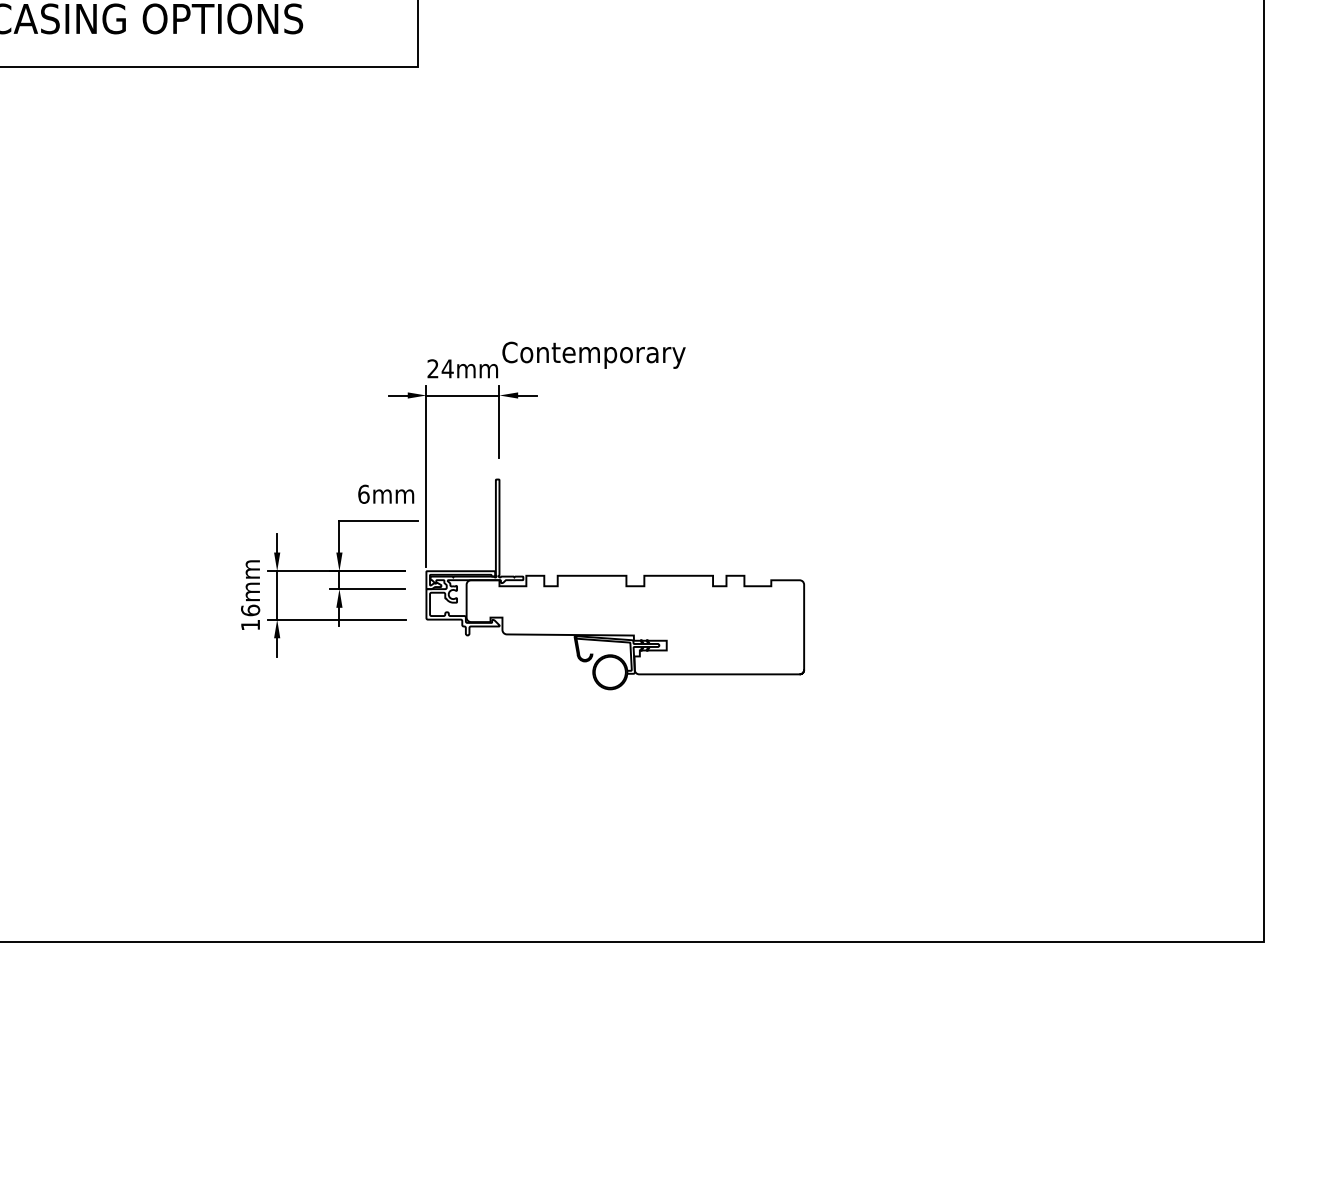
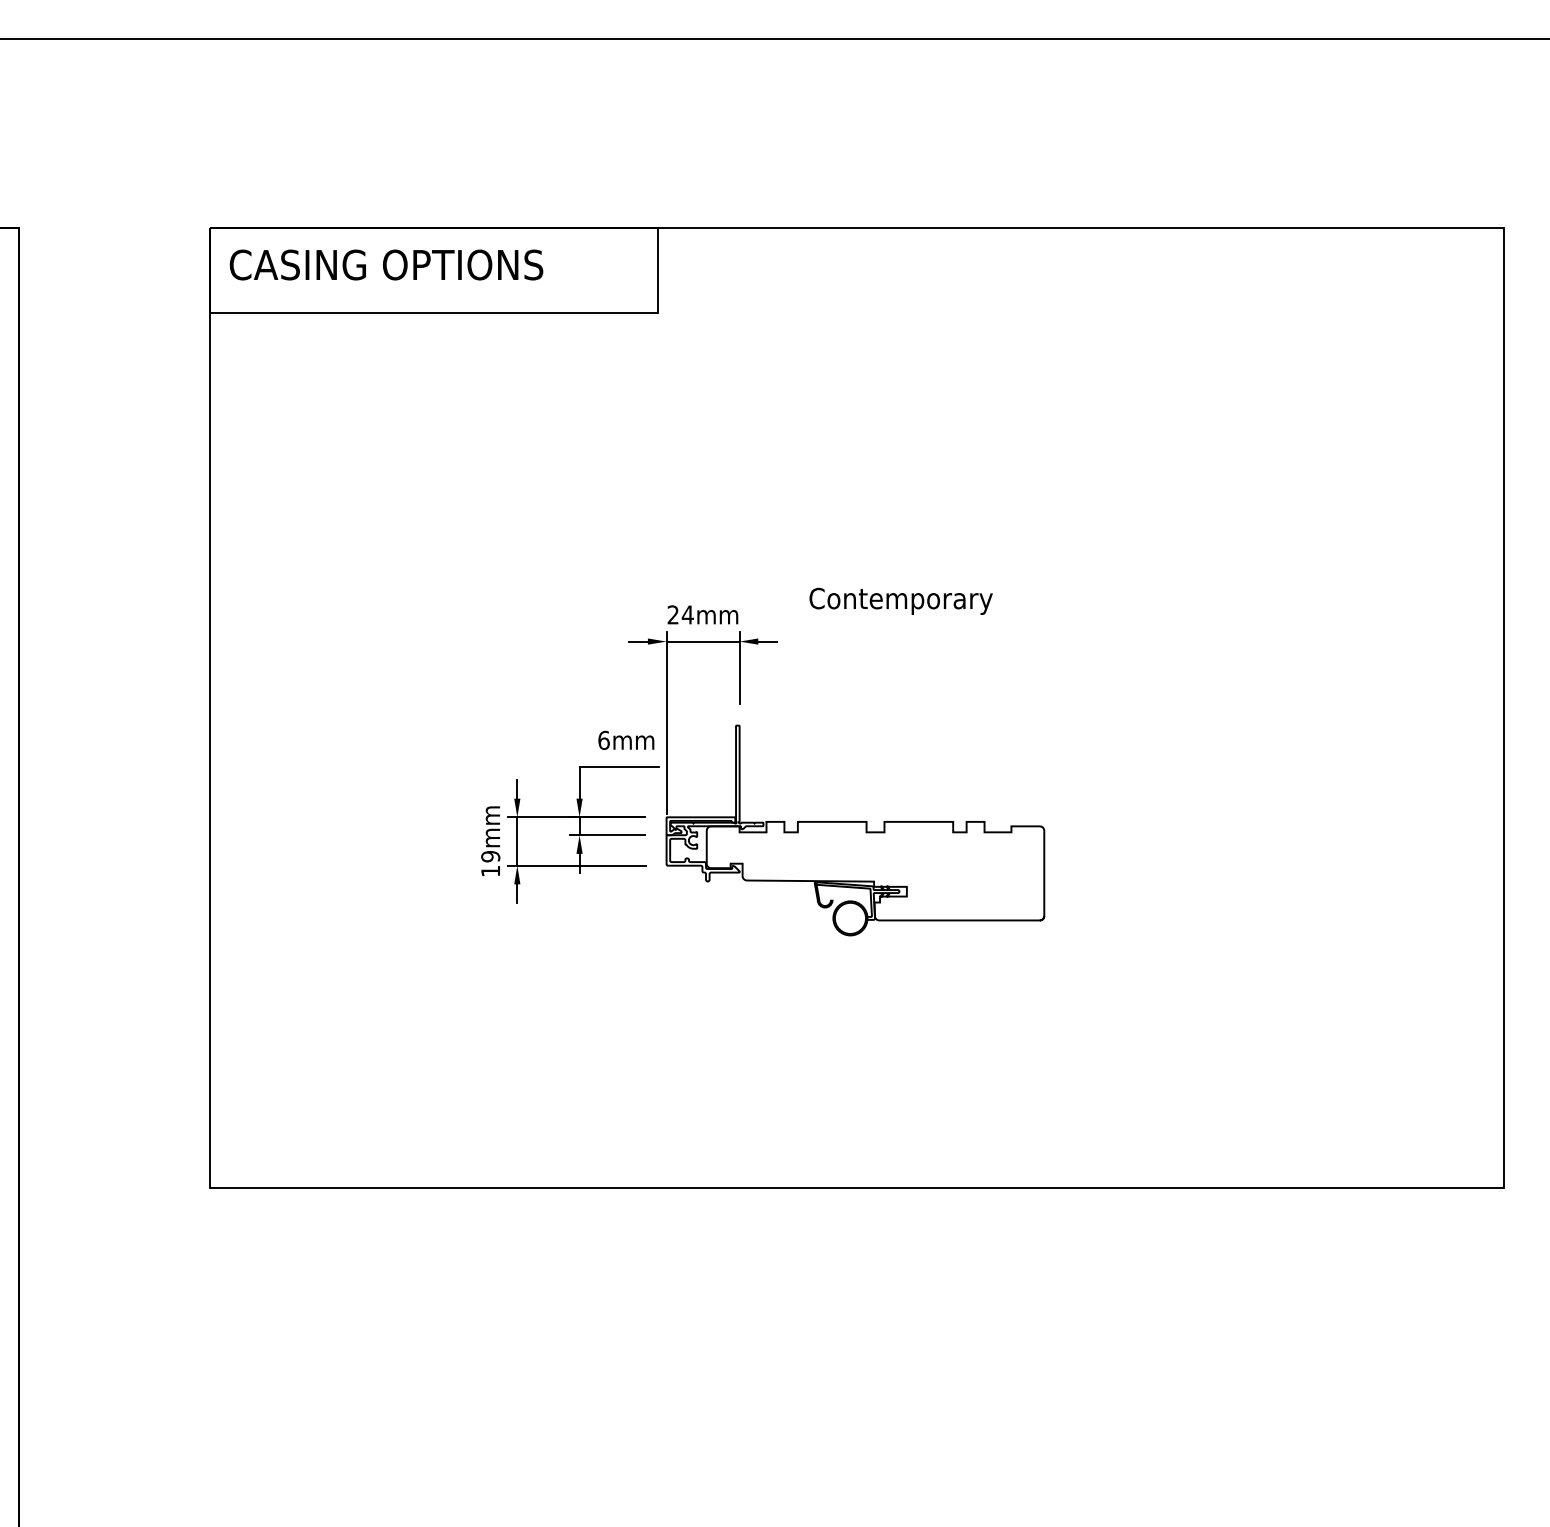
text: (593, 354) -> (900, 600), moved
text: (250, 610) -> (490, 856), 16mm -> 19mm

